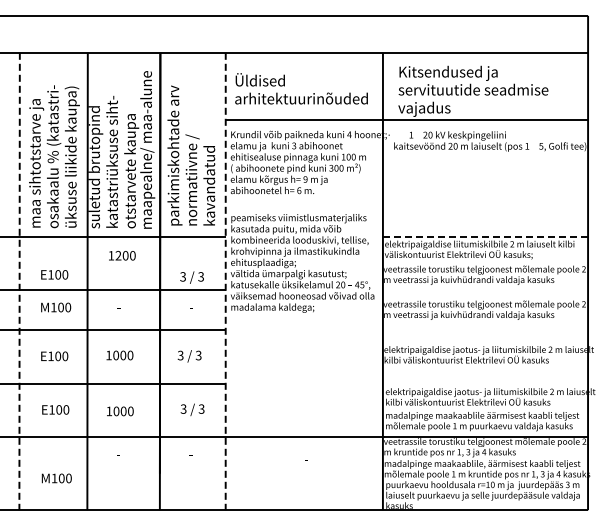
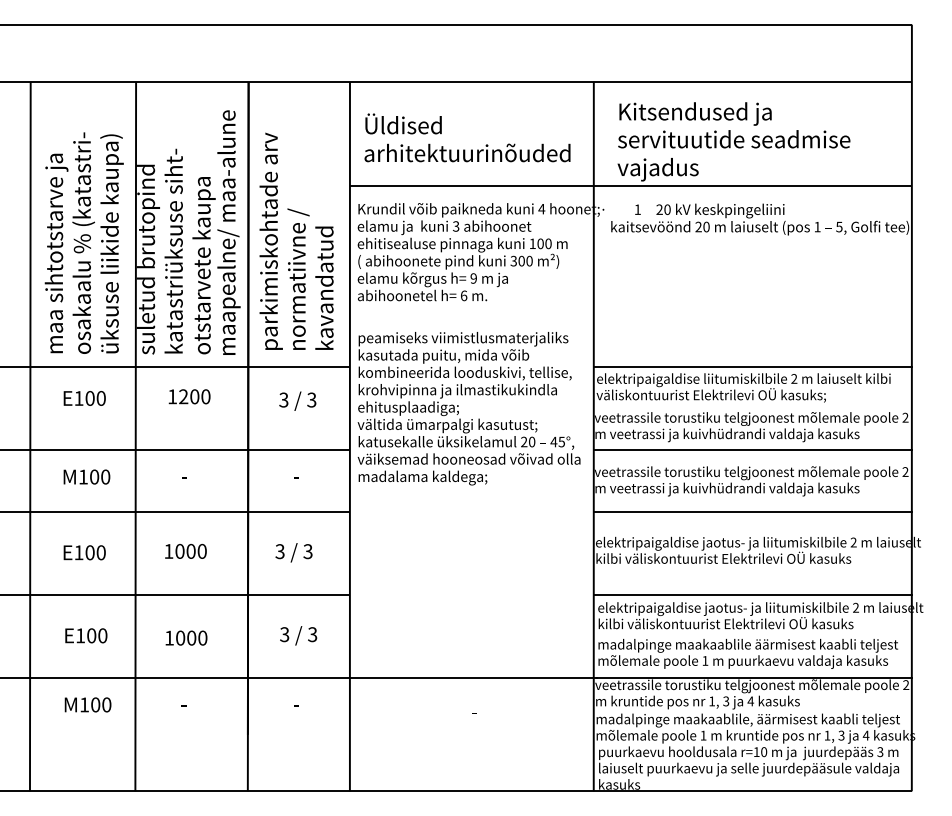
line: (485, 236) -> (752, 366), dashed -> solid
text: (54, 274) -> (84, 397), moved
text: (191, 277) -> (296, 401), moved
line: (19, 281) -> (30, 436), dashed -> solid
line: (225, 281) -> (349, 436), dashed -> solid
line: (485, 290) -> (752, 450), added
line: (485, 330) -> (752, 512), added
line: (484, 383) -> (751, 594), added
text: (56, 478) -> (87, 704), moved

